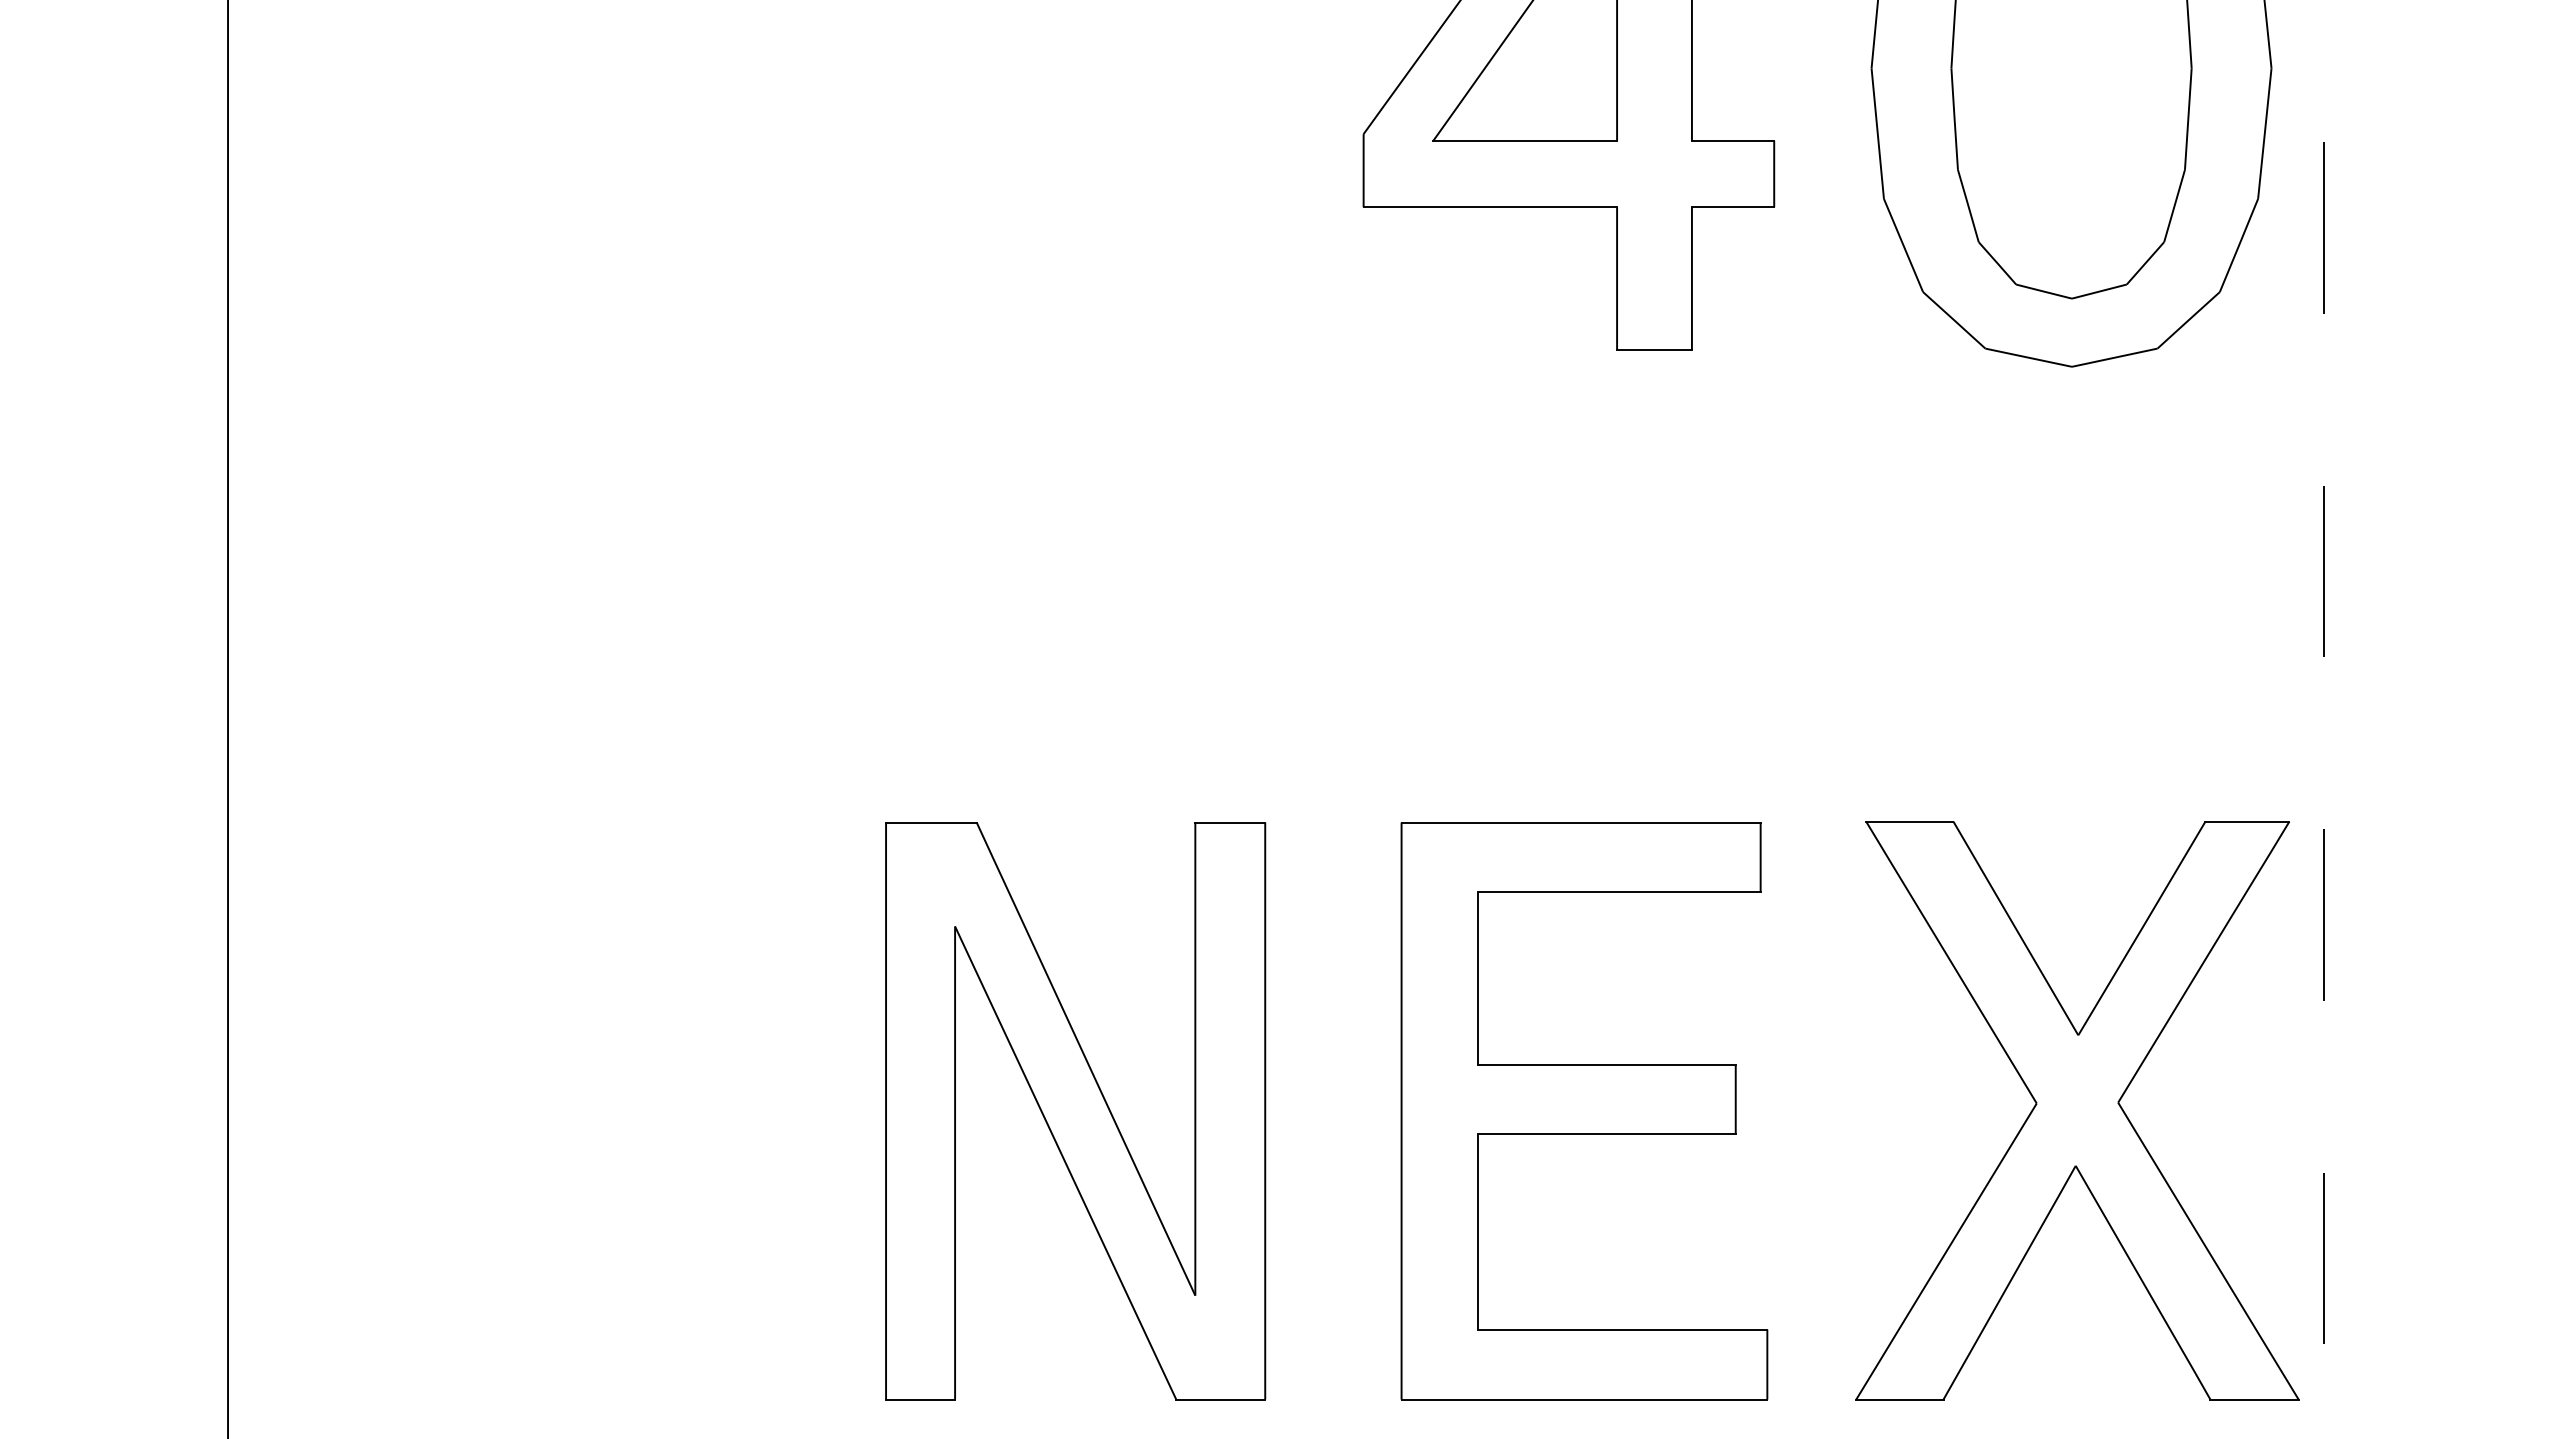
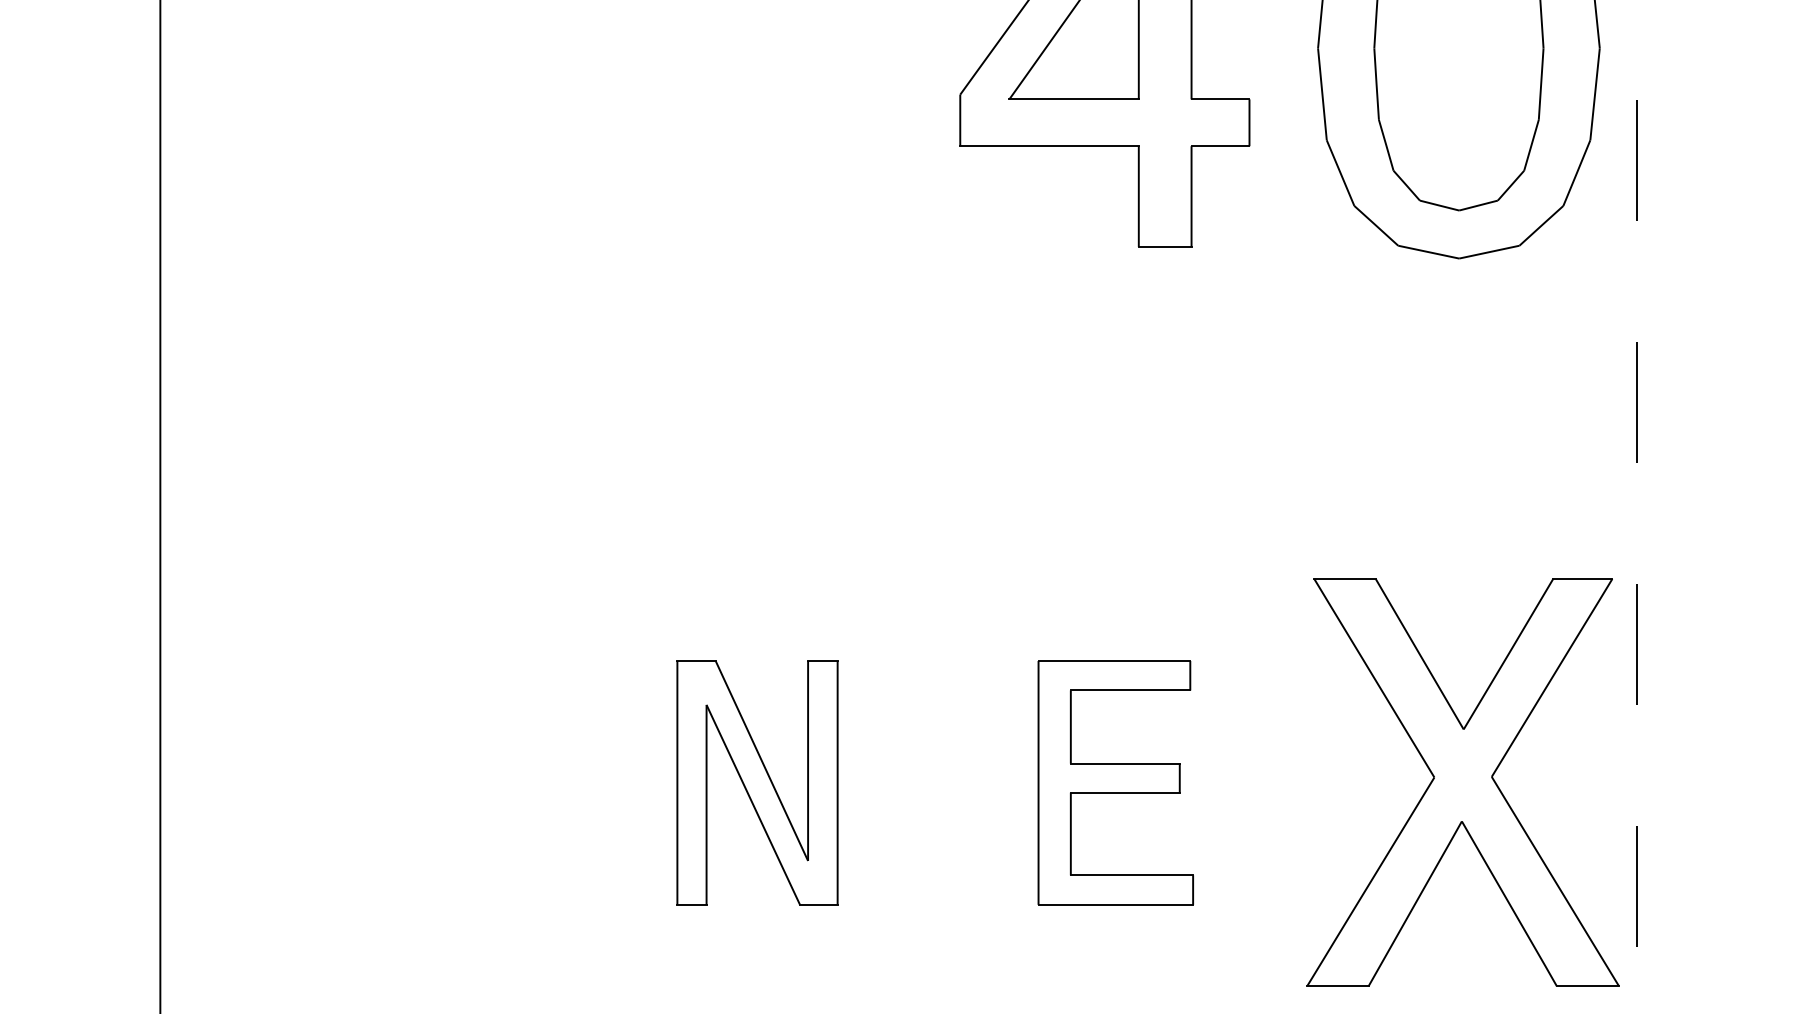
part: (1075, 1111) -> (757, 783), size x0.6
part: (1584, 1111) -> (1115, 783), size x0.6

